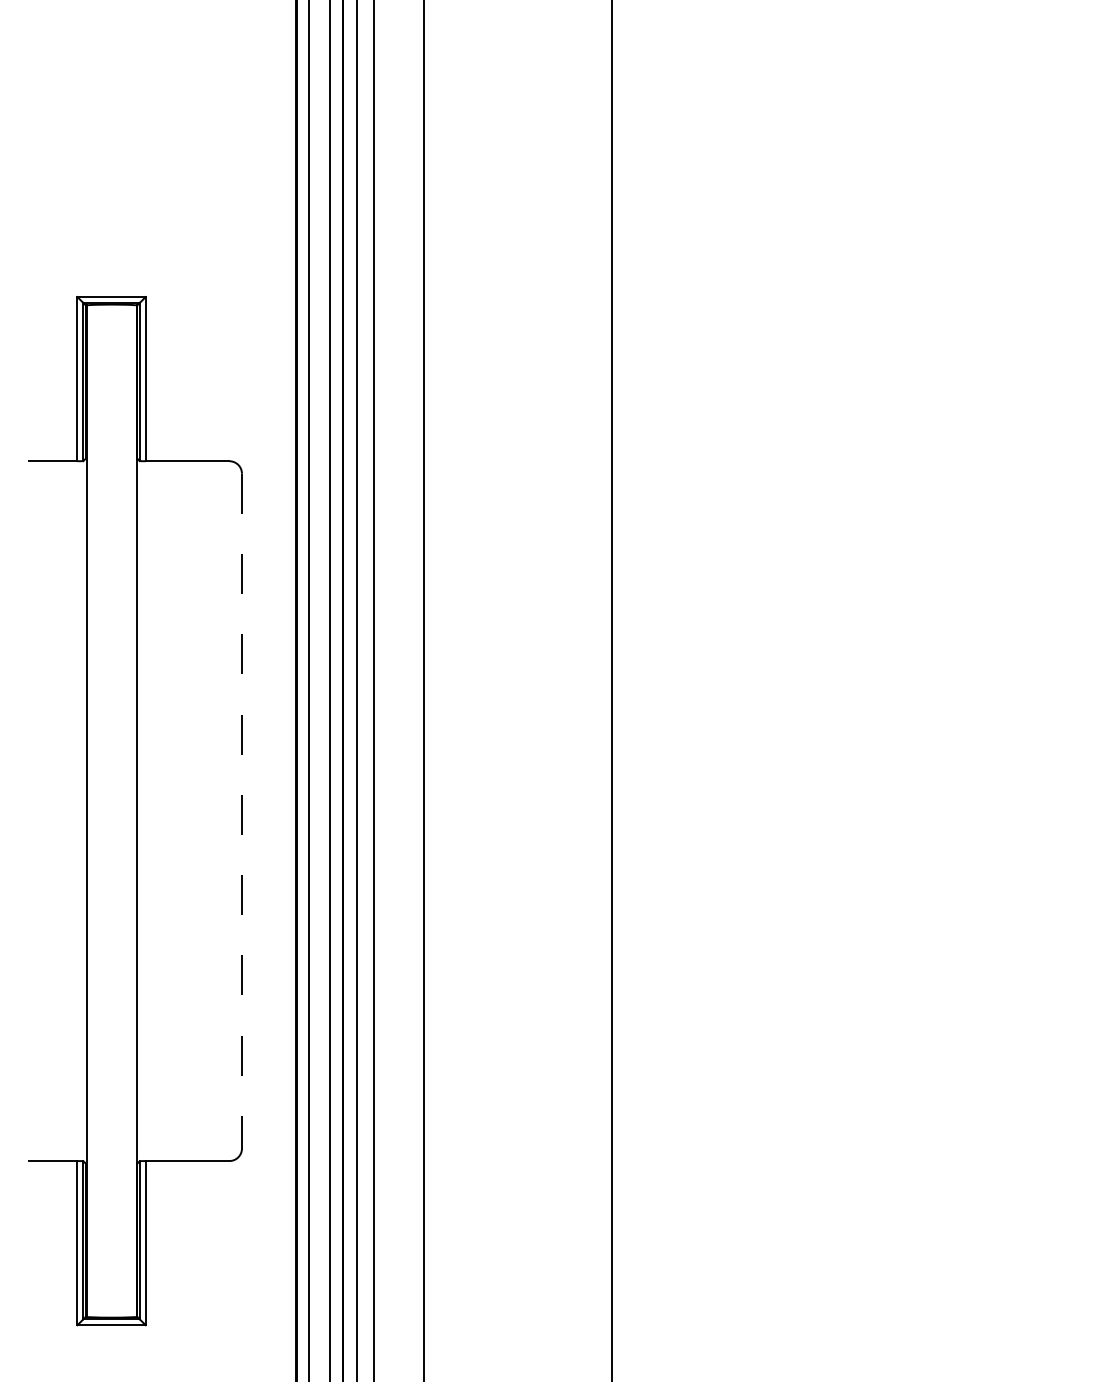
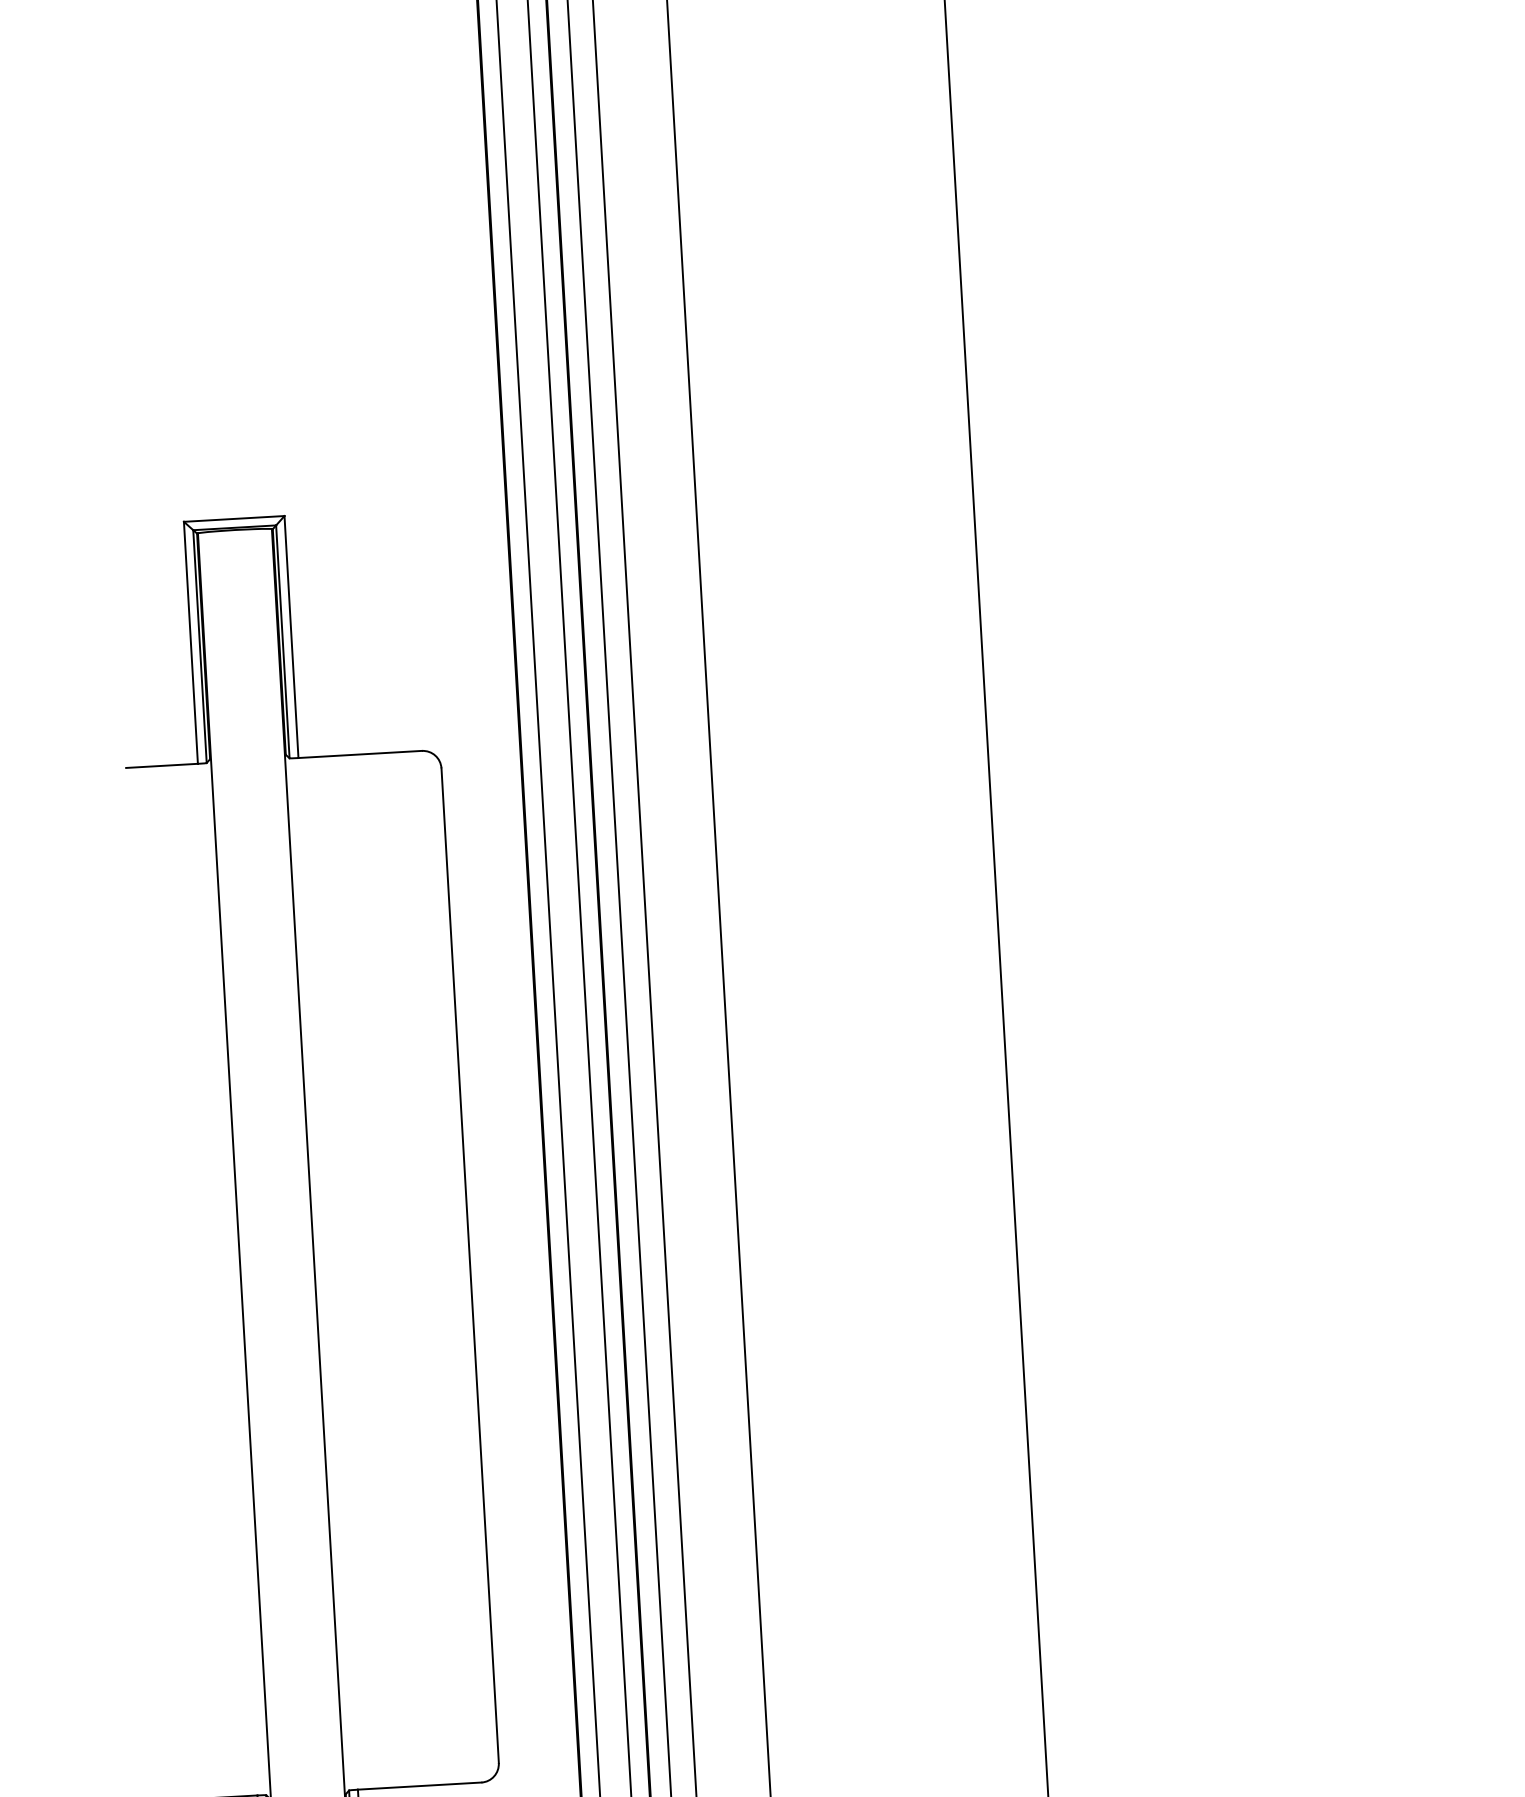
line: (242, 811) -> (470, 1266), dashed -> solid

